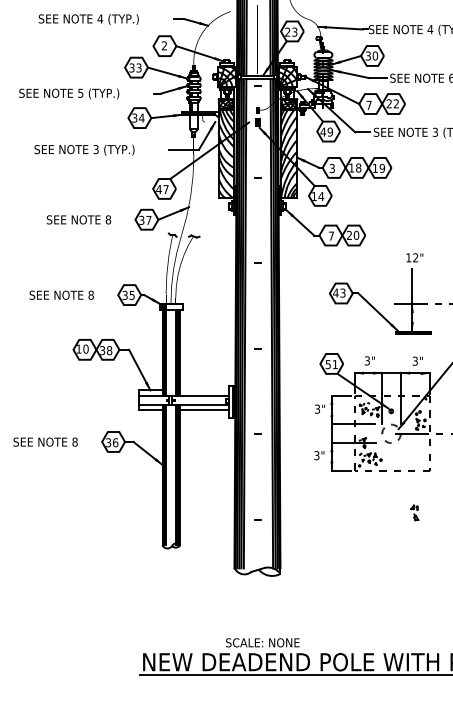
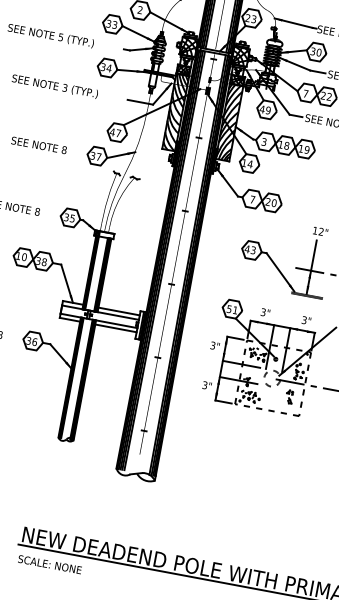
line: (204, 390) -> (119, 311), added
part: (414, 512) -> (289, 396), moved
text: (262, 642) -> (49, 564), moved

